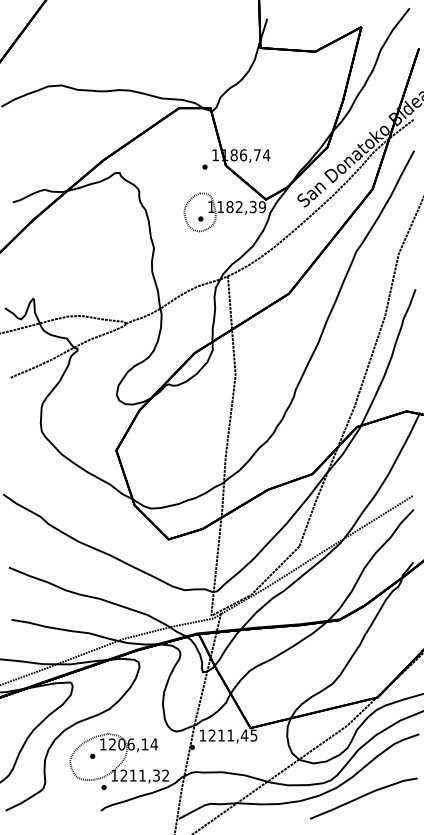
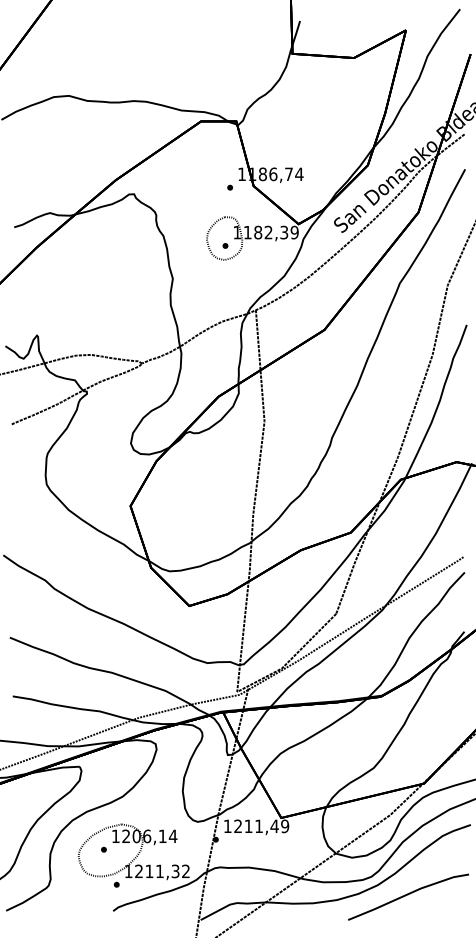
text: (254, 734) -> (285, 825), 1211,45 -> 1211,49

